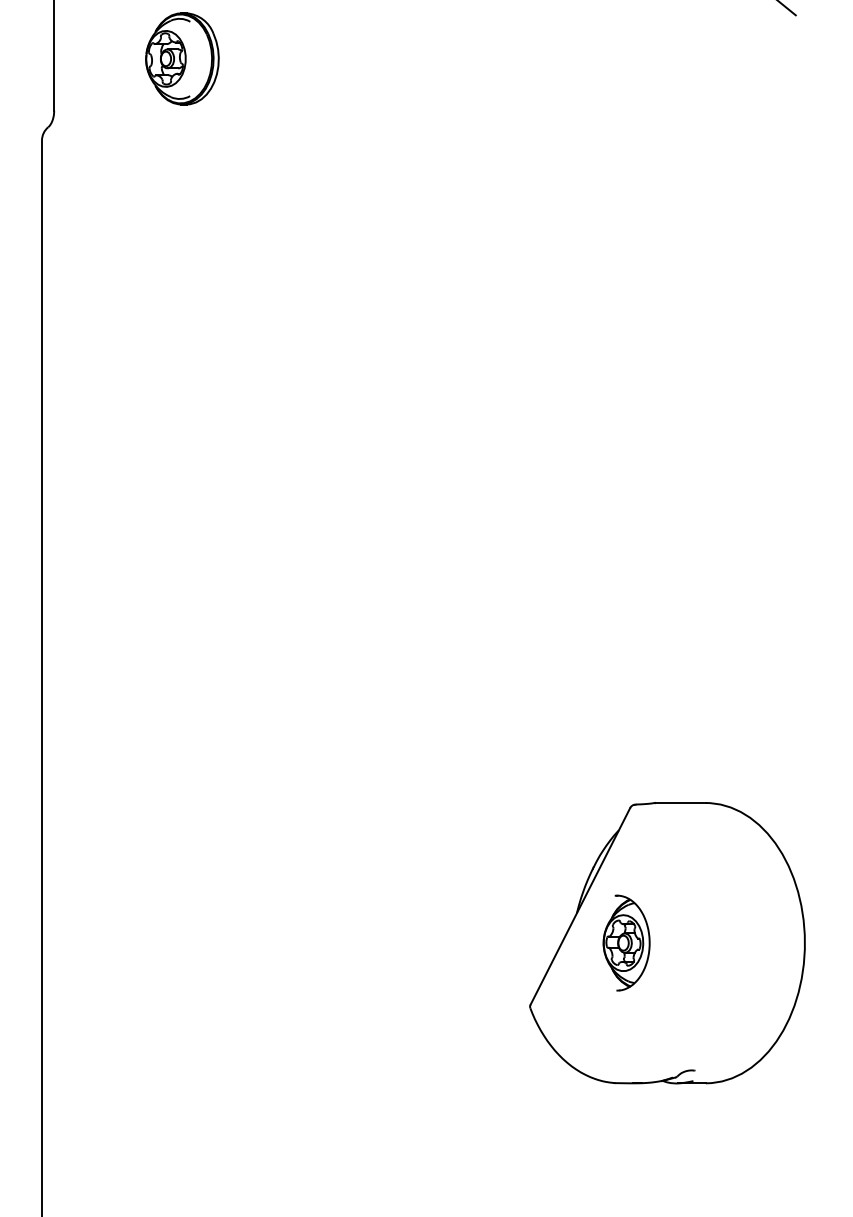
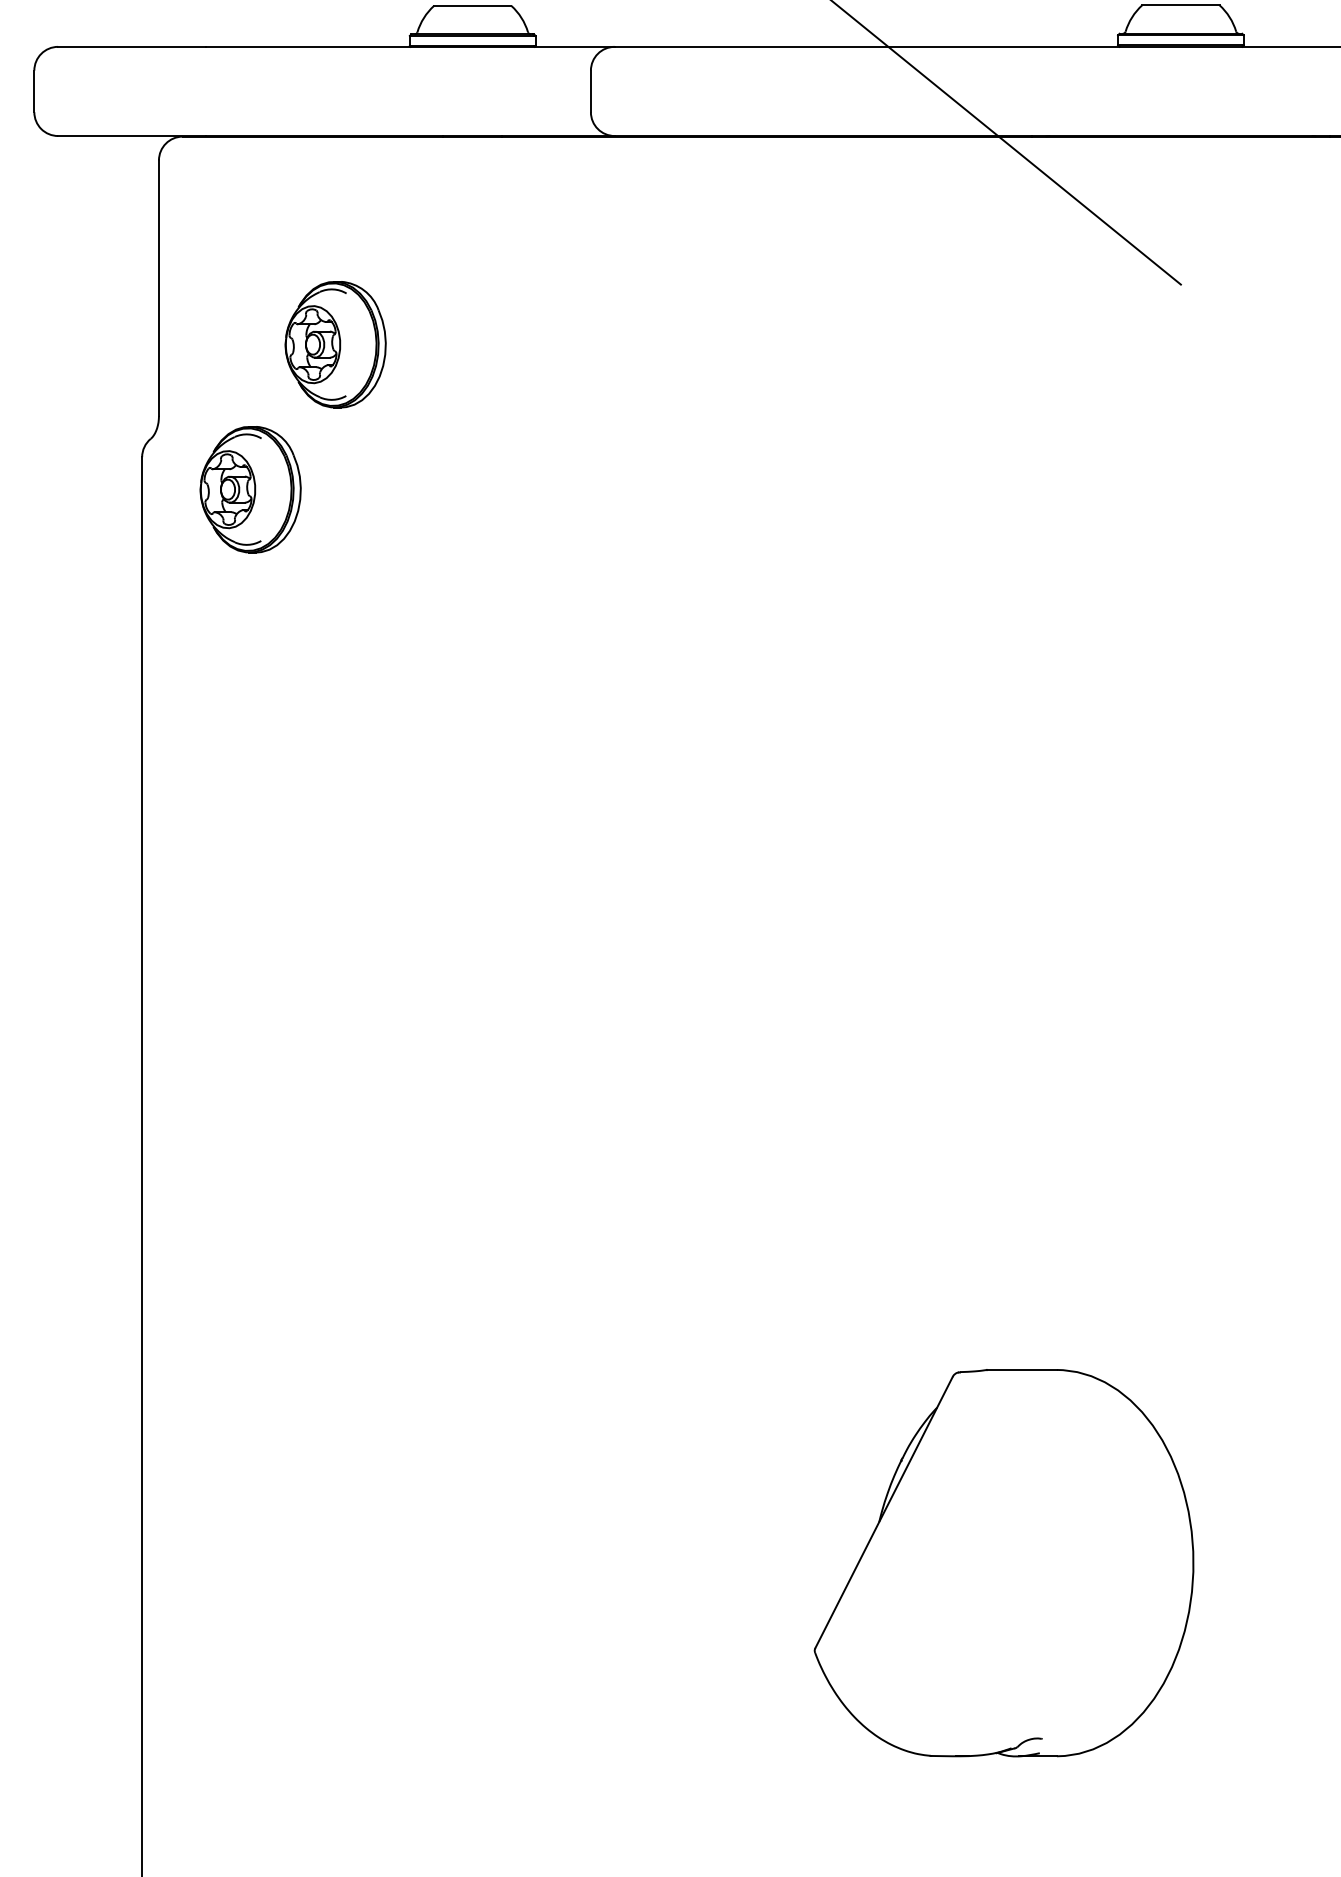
part: (120, 164) -> (250, 489), added
part: (626, 942) -> (947, 1562), removed

